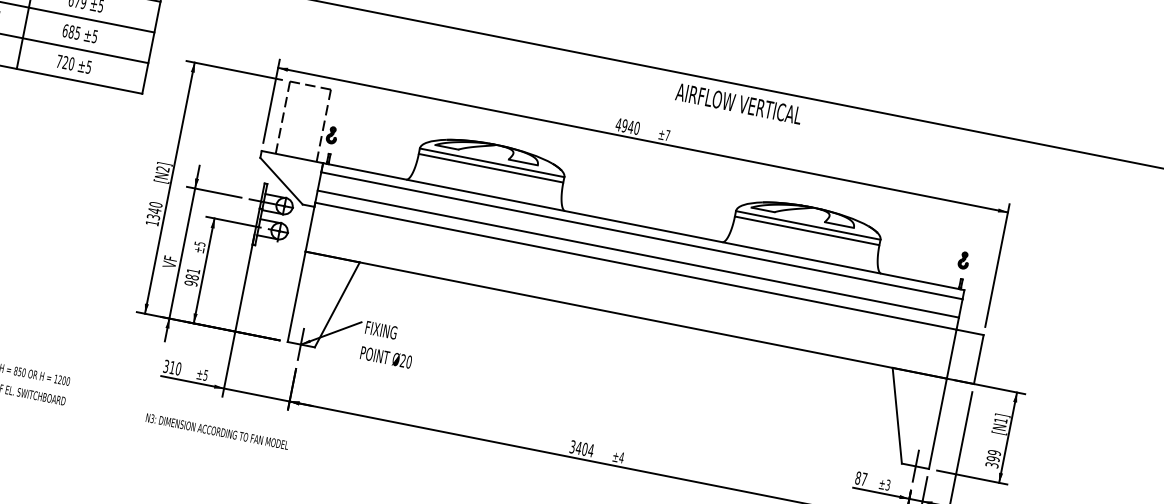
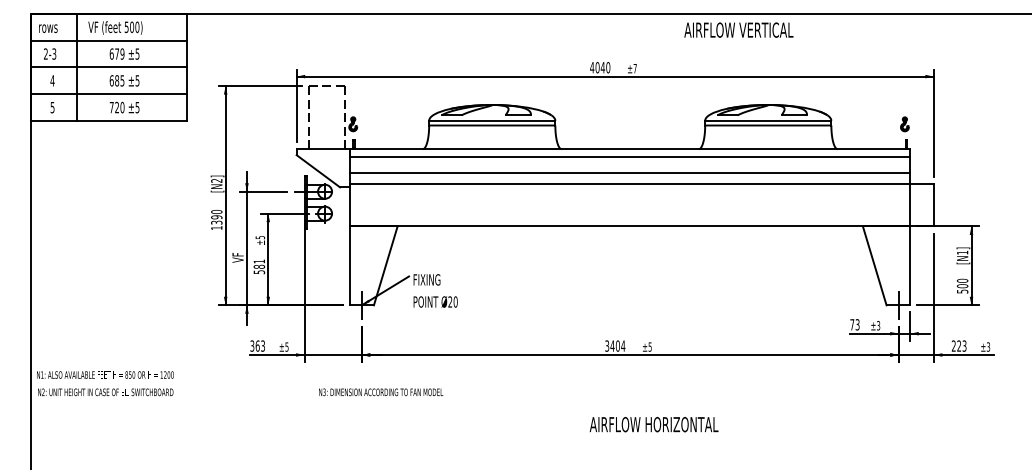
text: (738, 103) -> (738, 29), moved
text: (624, 125) -> (597, 67), 4940 -> 4040
text: (154, 211) -> (216, 217), 1340 -> 1390
text: (190, 283) -> (258, 272), 981 -> 581
text: (175, 367) -> (260, 345), 310 -> 363
text: (217, 431) -> (381, 392), moved
text: (621, 457) -> (649, 346), ±4 -> ±5
text: (993, 459) -> (962, 286), 399 -> 500
text: (860, 478) -> (854, 324), 87 -> 73

